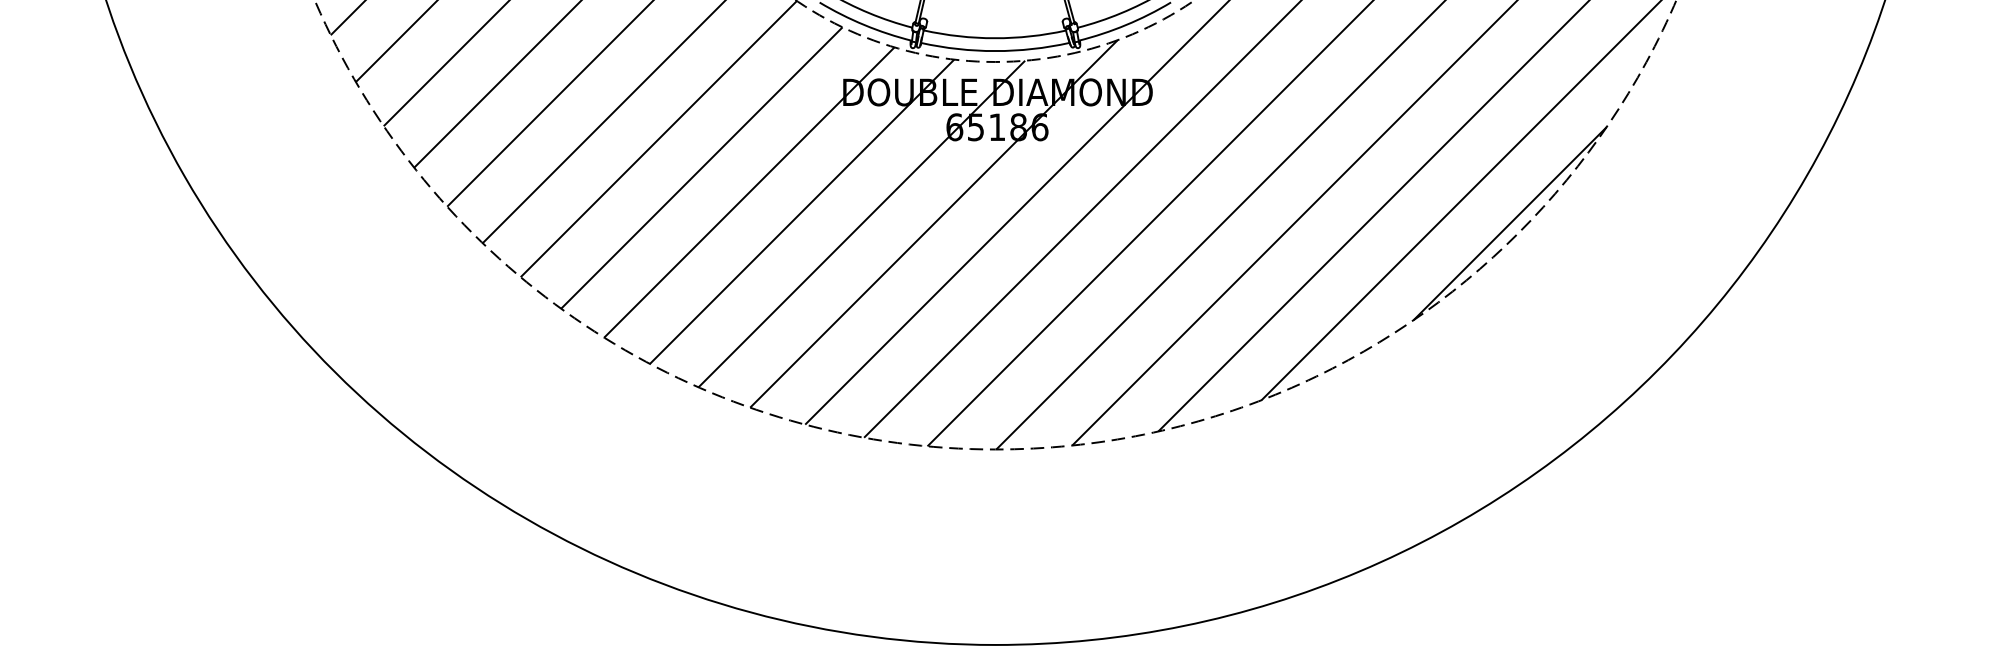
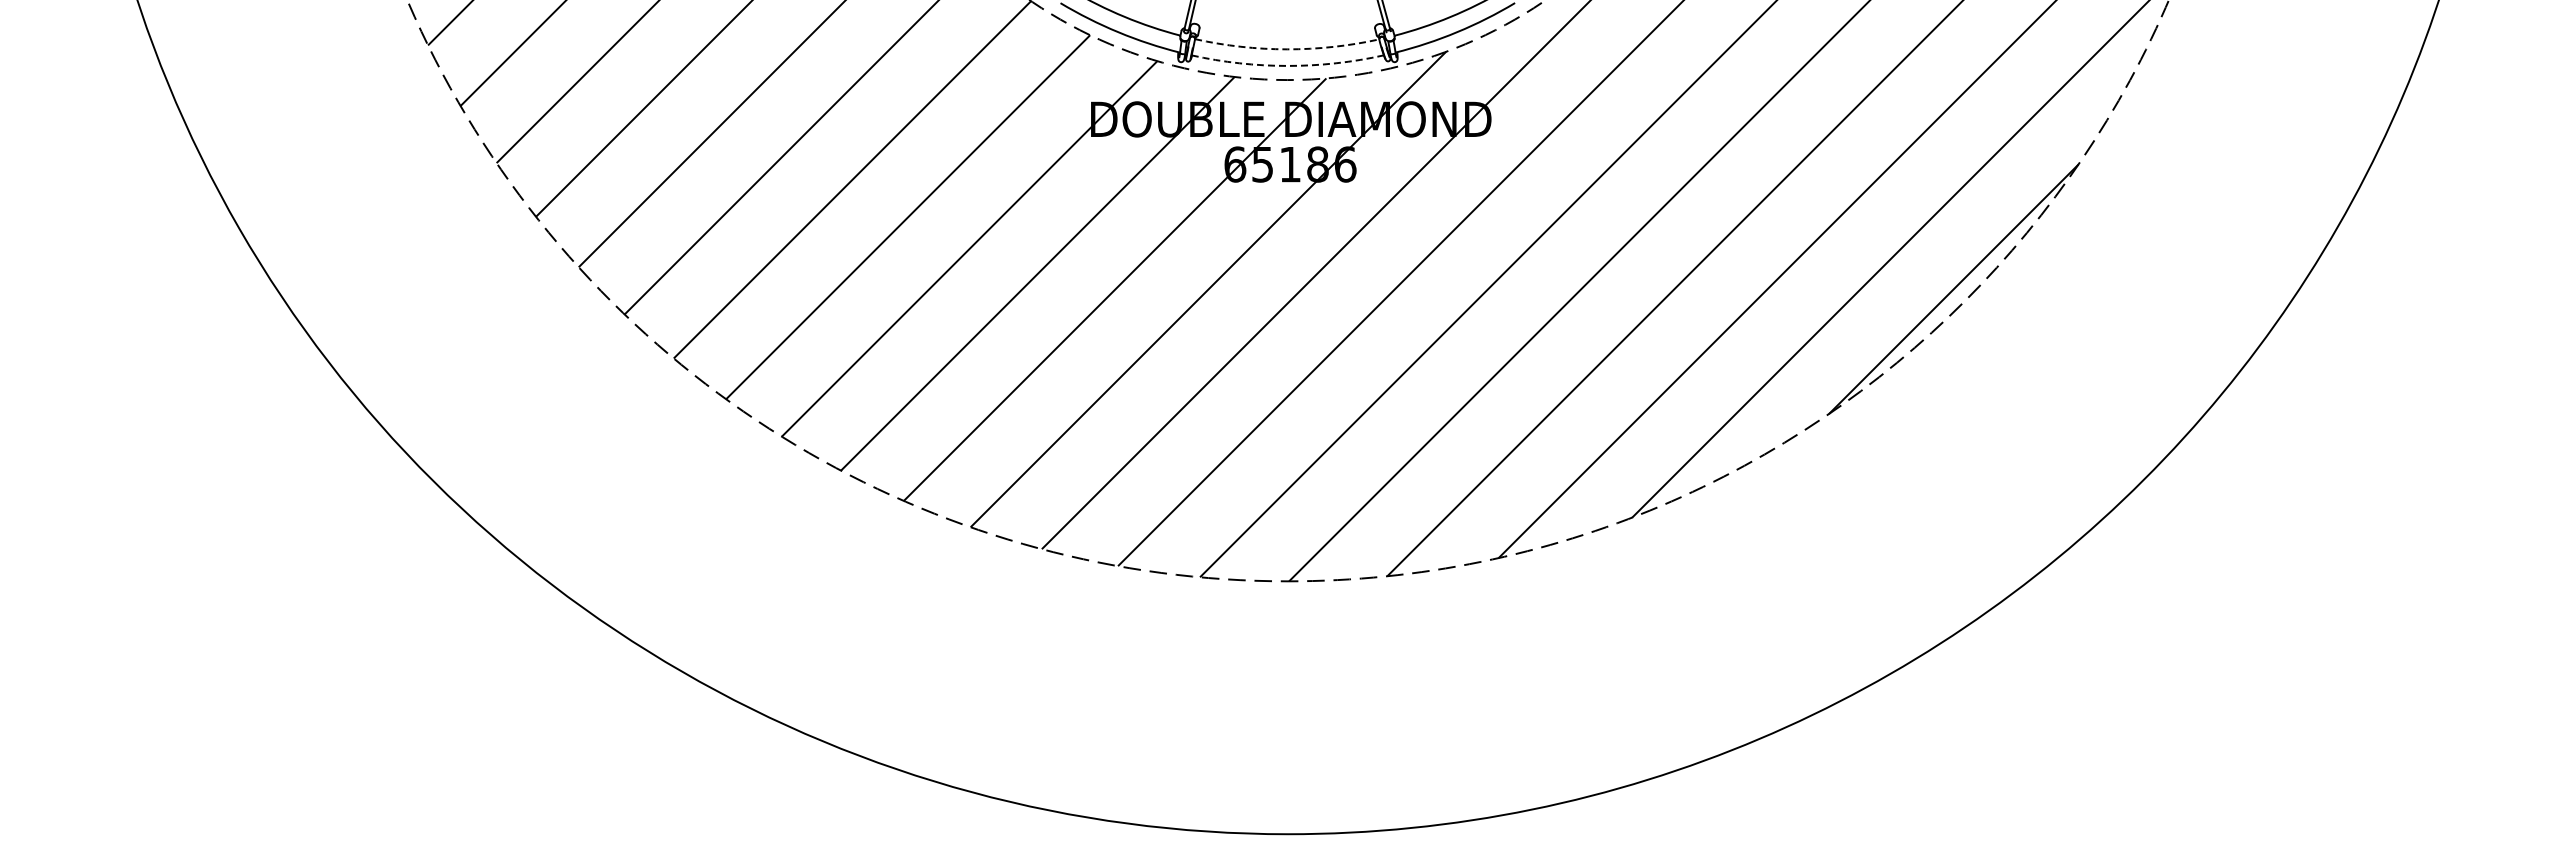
arc: (995, 38) -> (1287, 49), solid -> dashed
arc: (995, 50) -> (1287, 65), solid -> dashed

